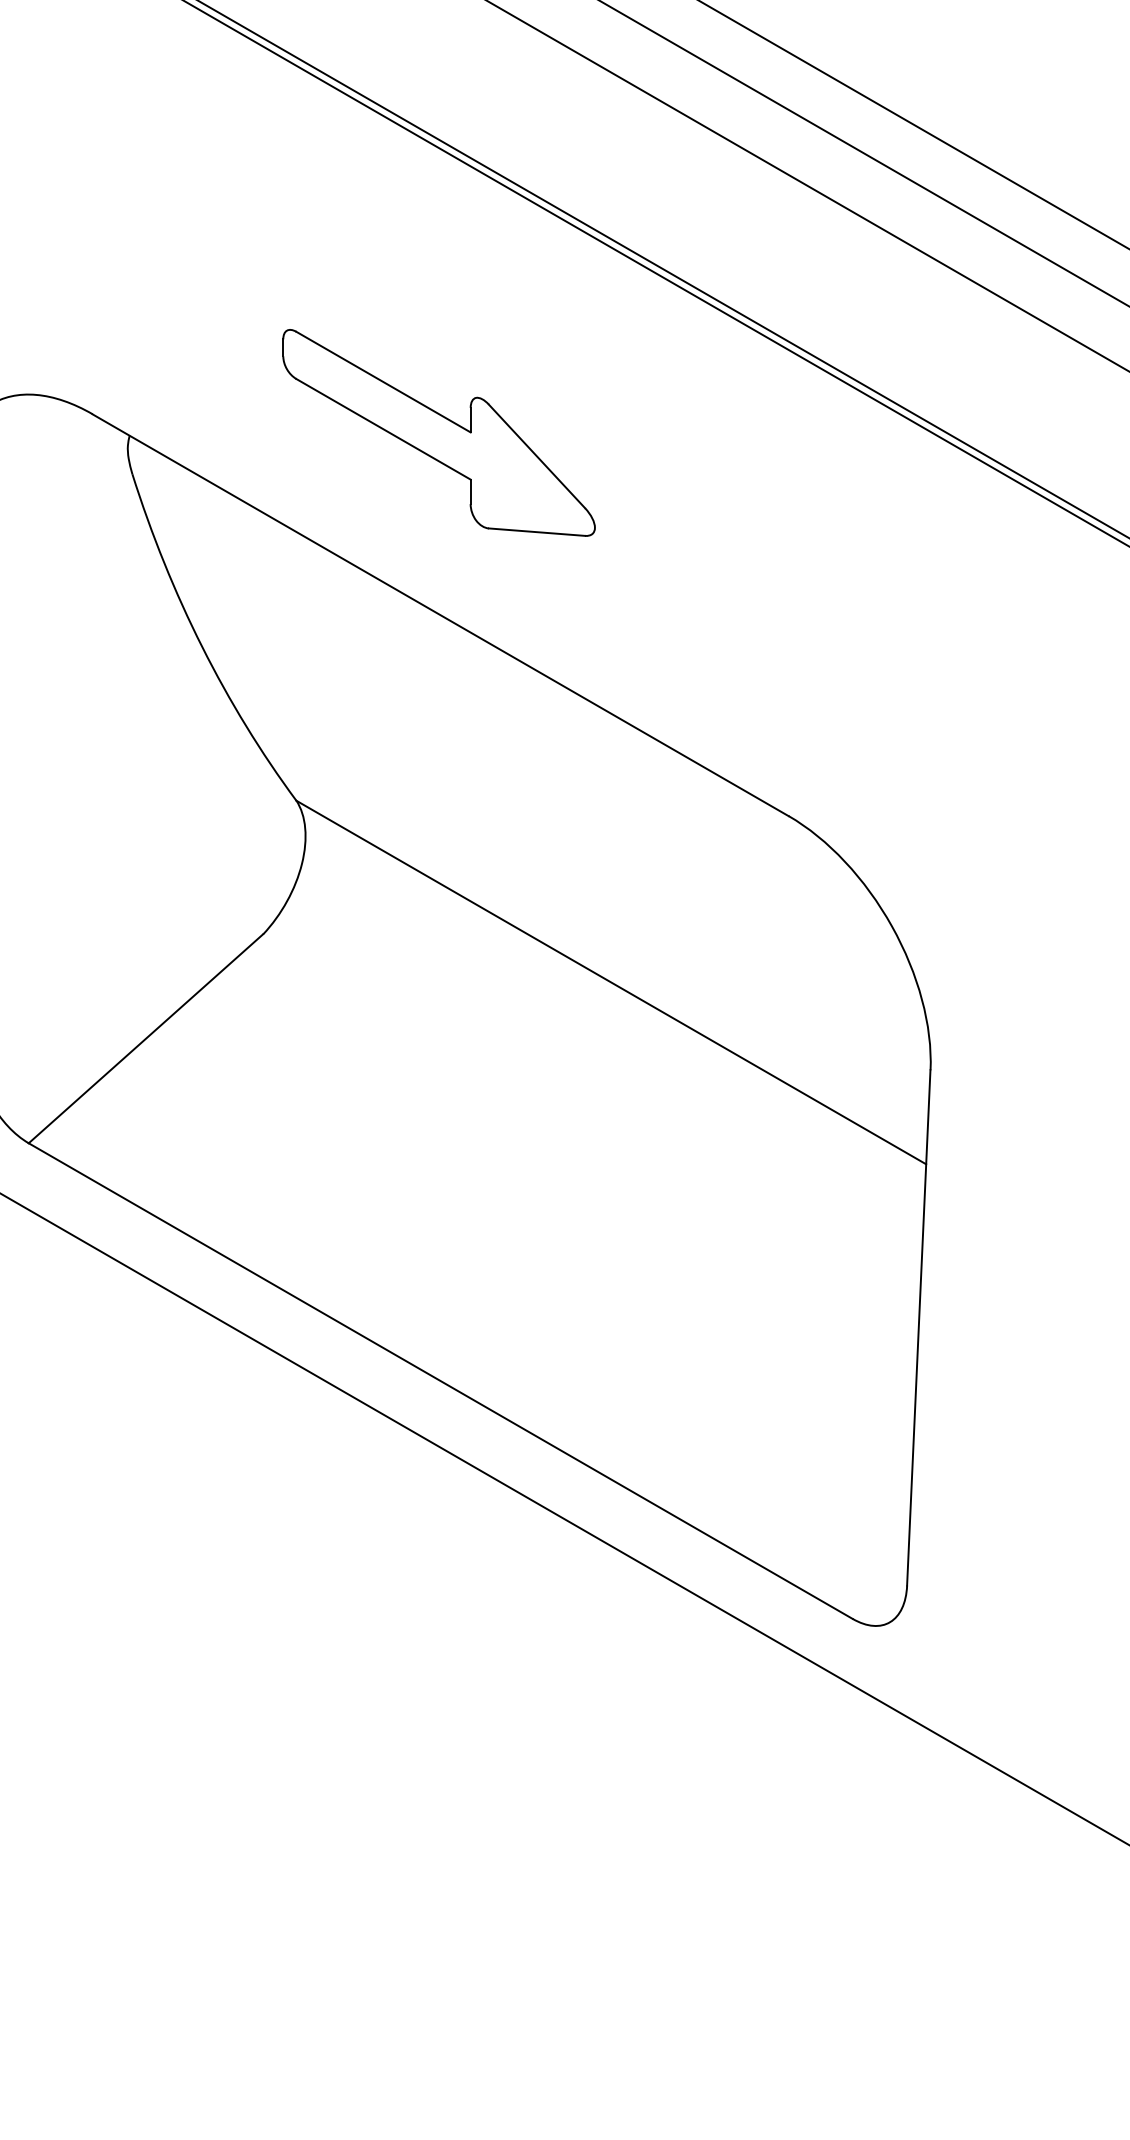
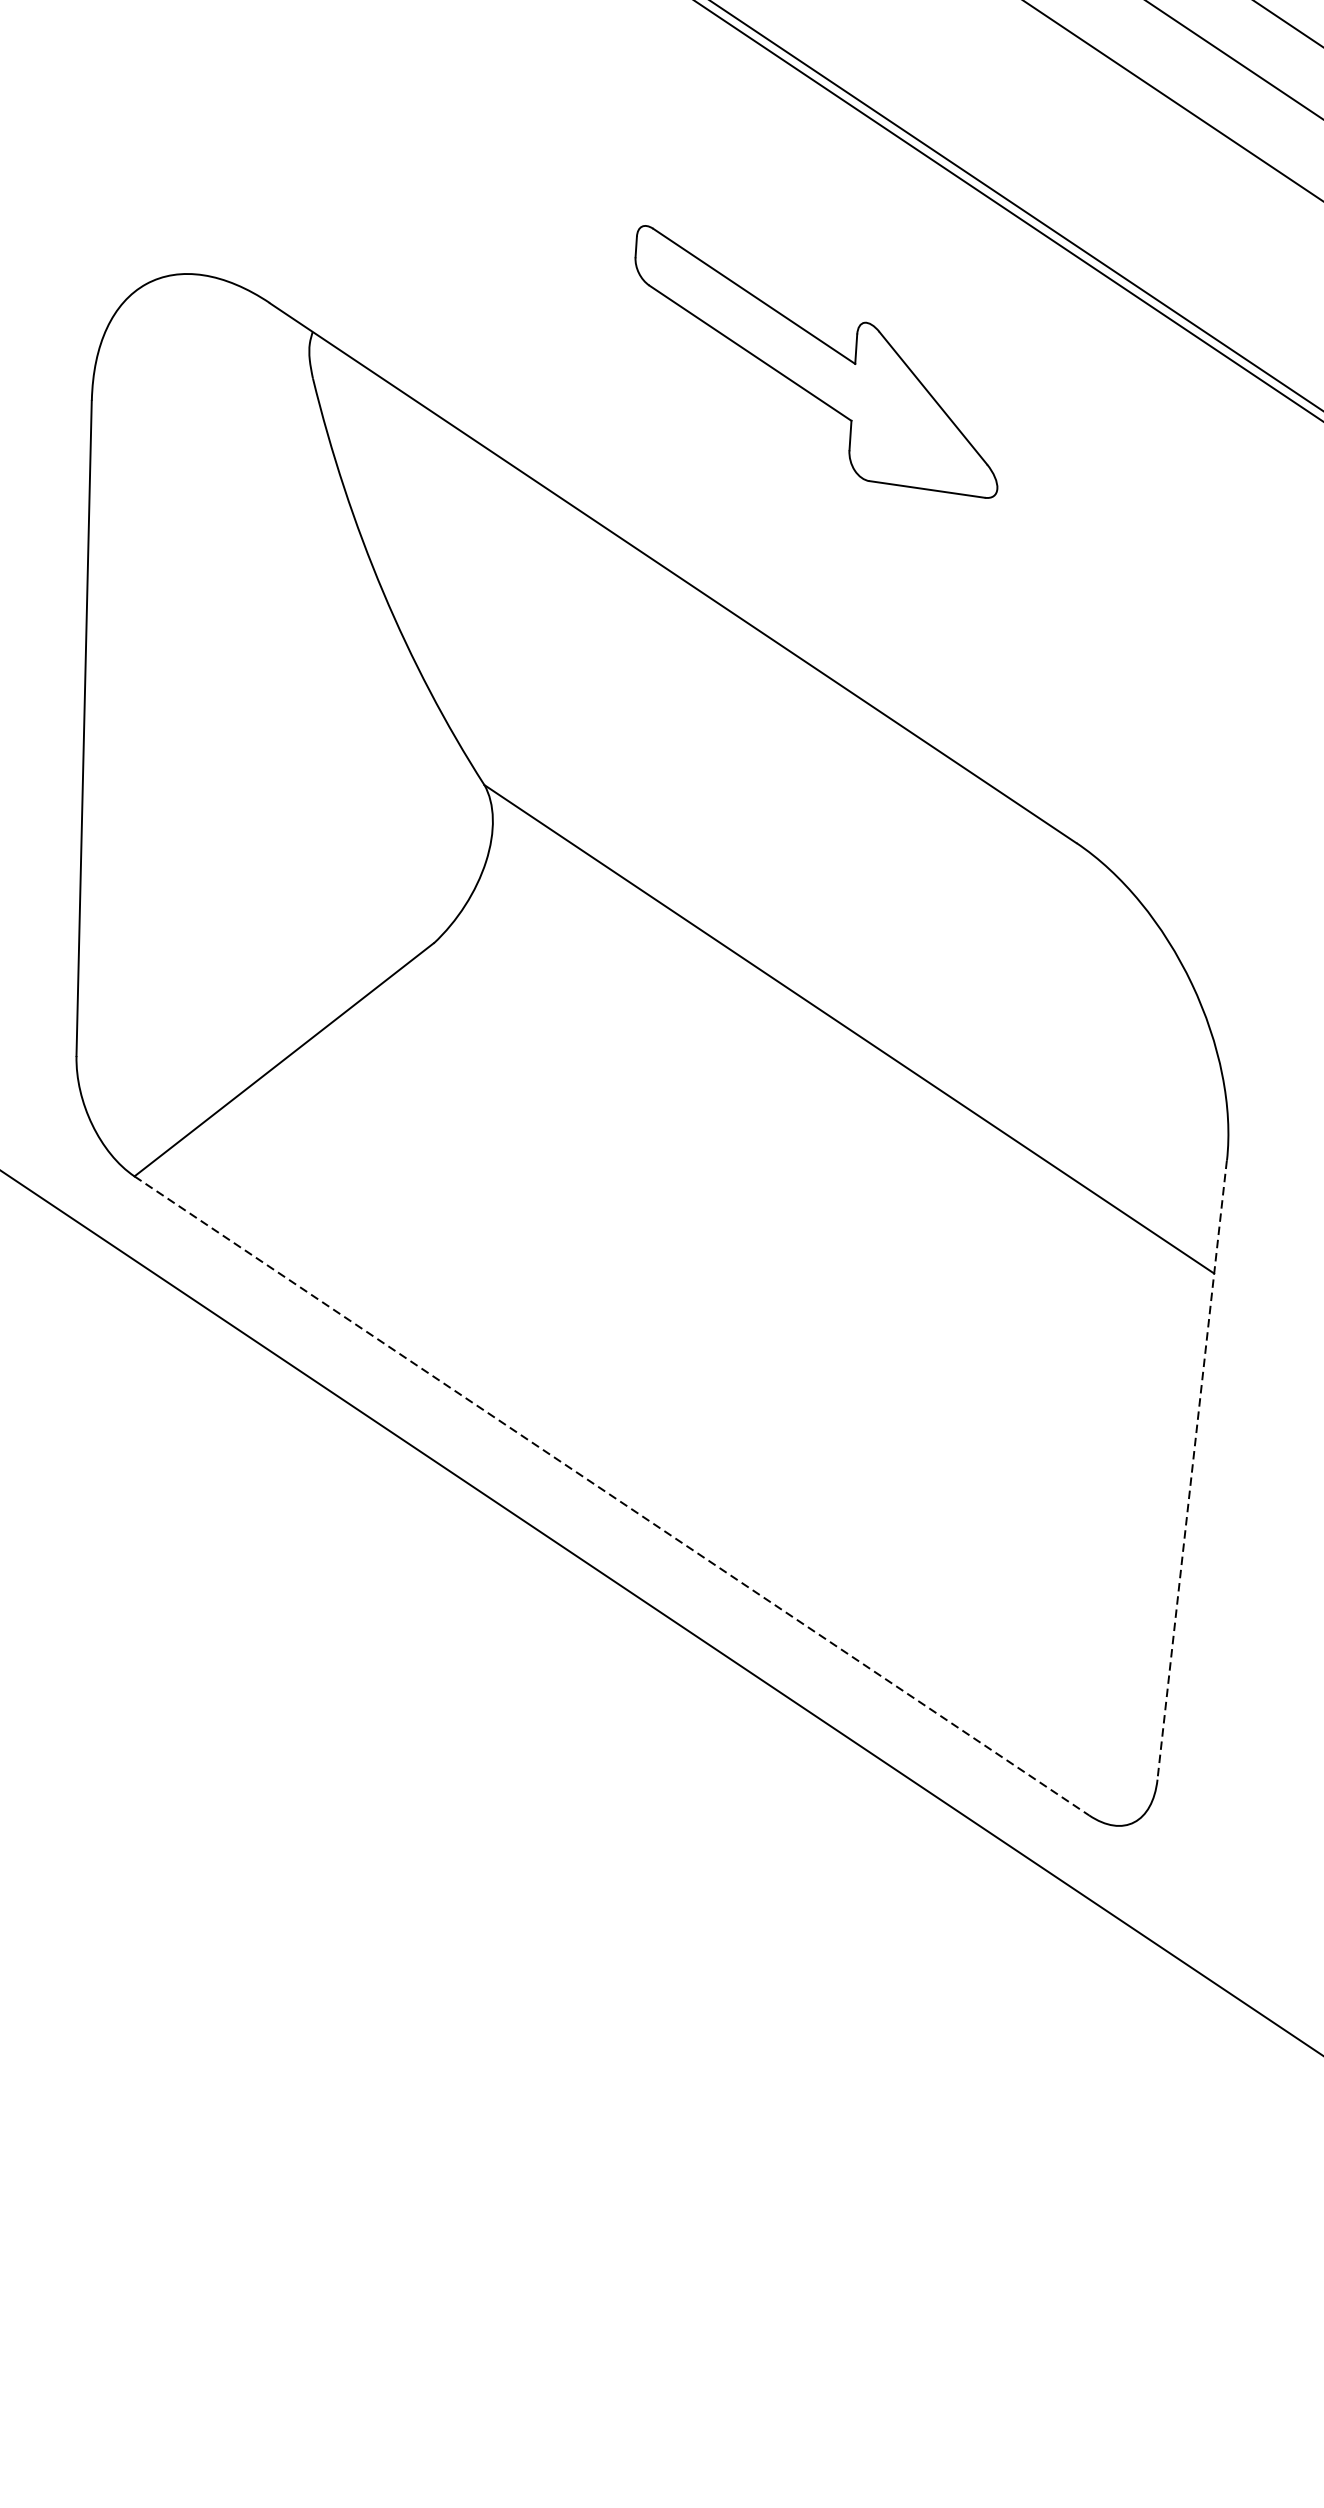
part: (438, 432) -> (816, 361), moved
line: (918, 1327) -> (1191, 1469), solid -> dashed
line: (440, 1381) -> (611, 1496), solid -> dashed

